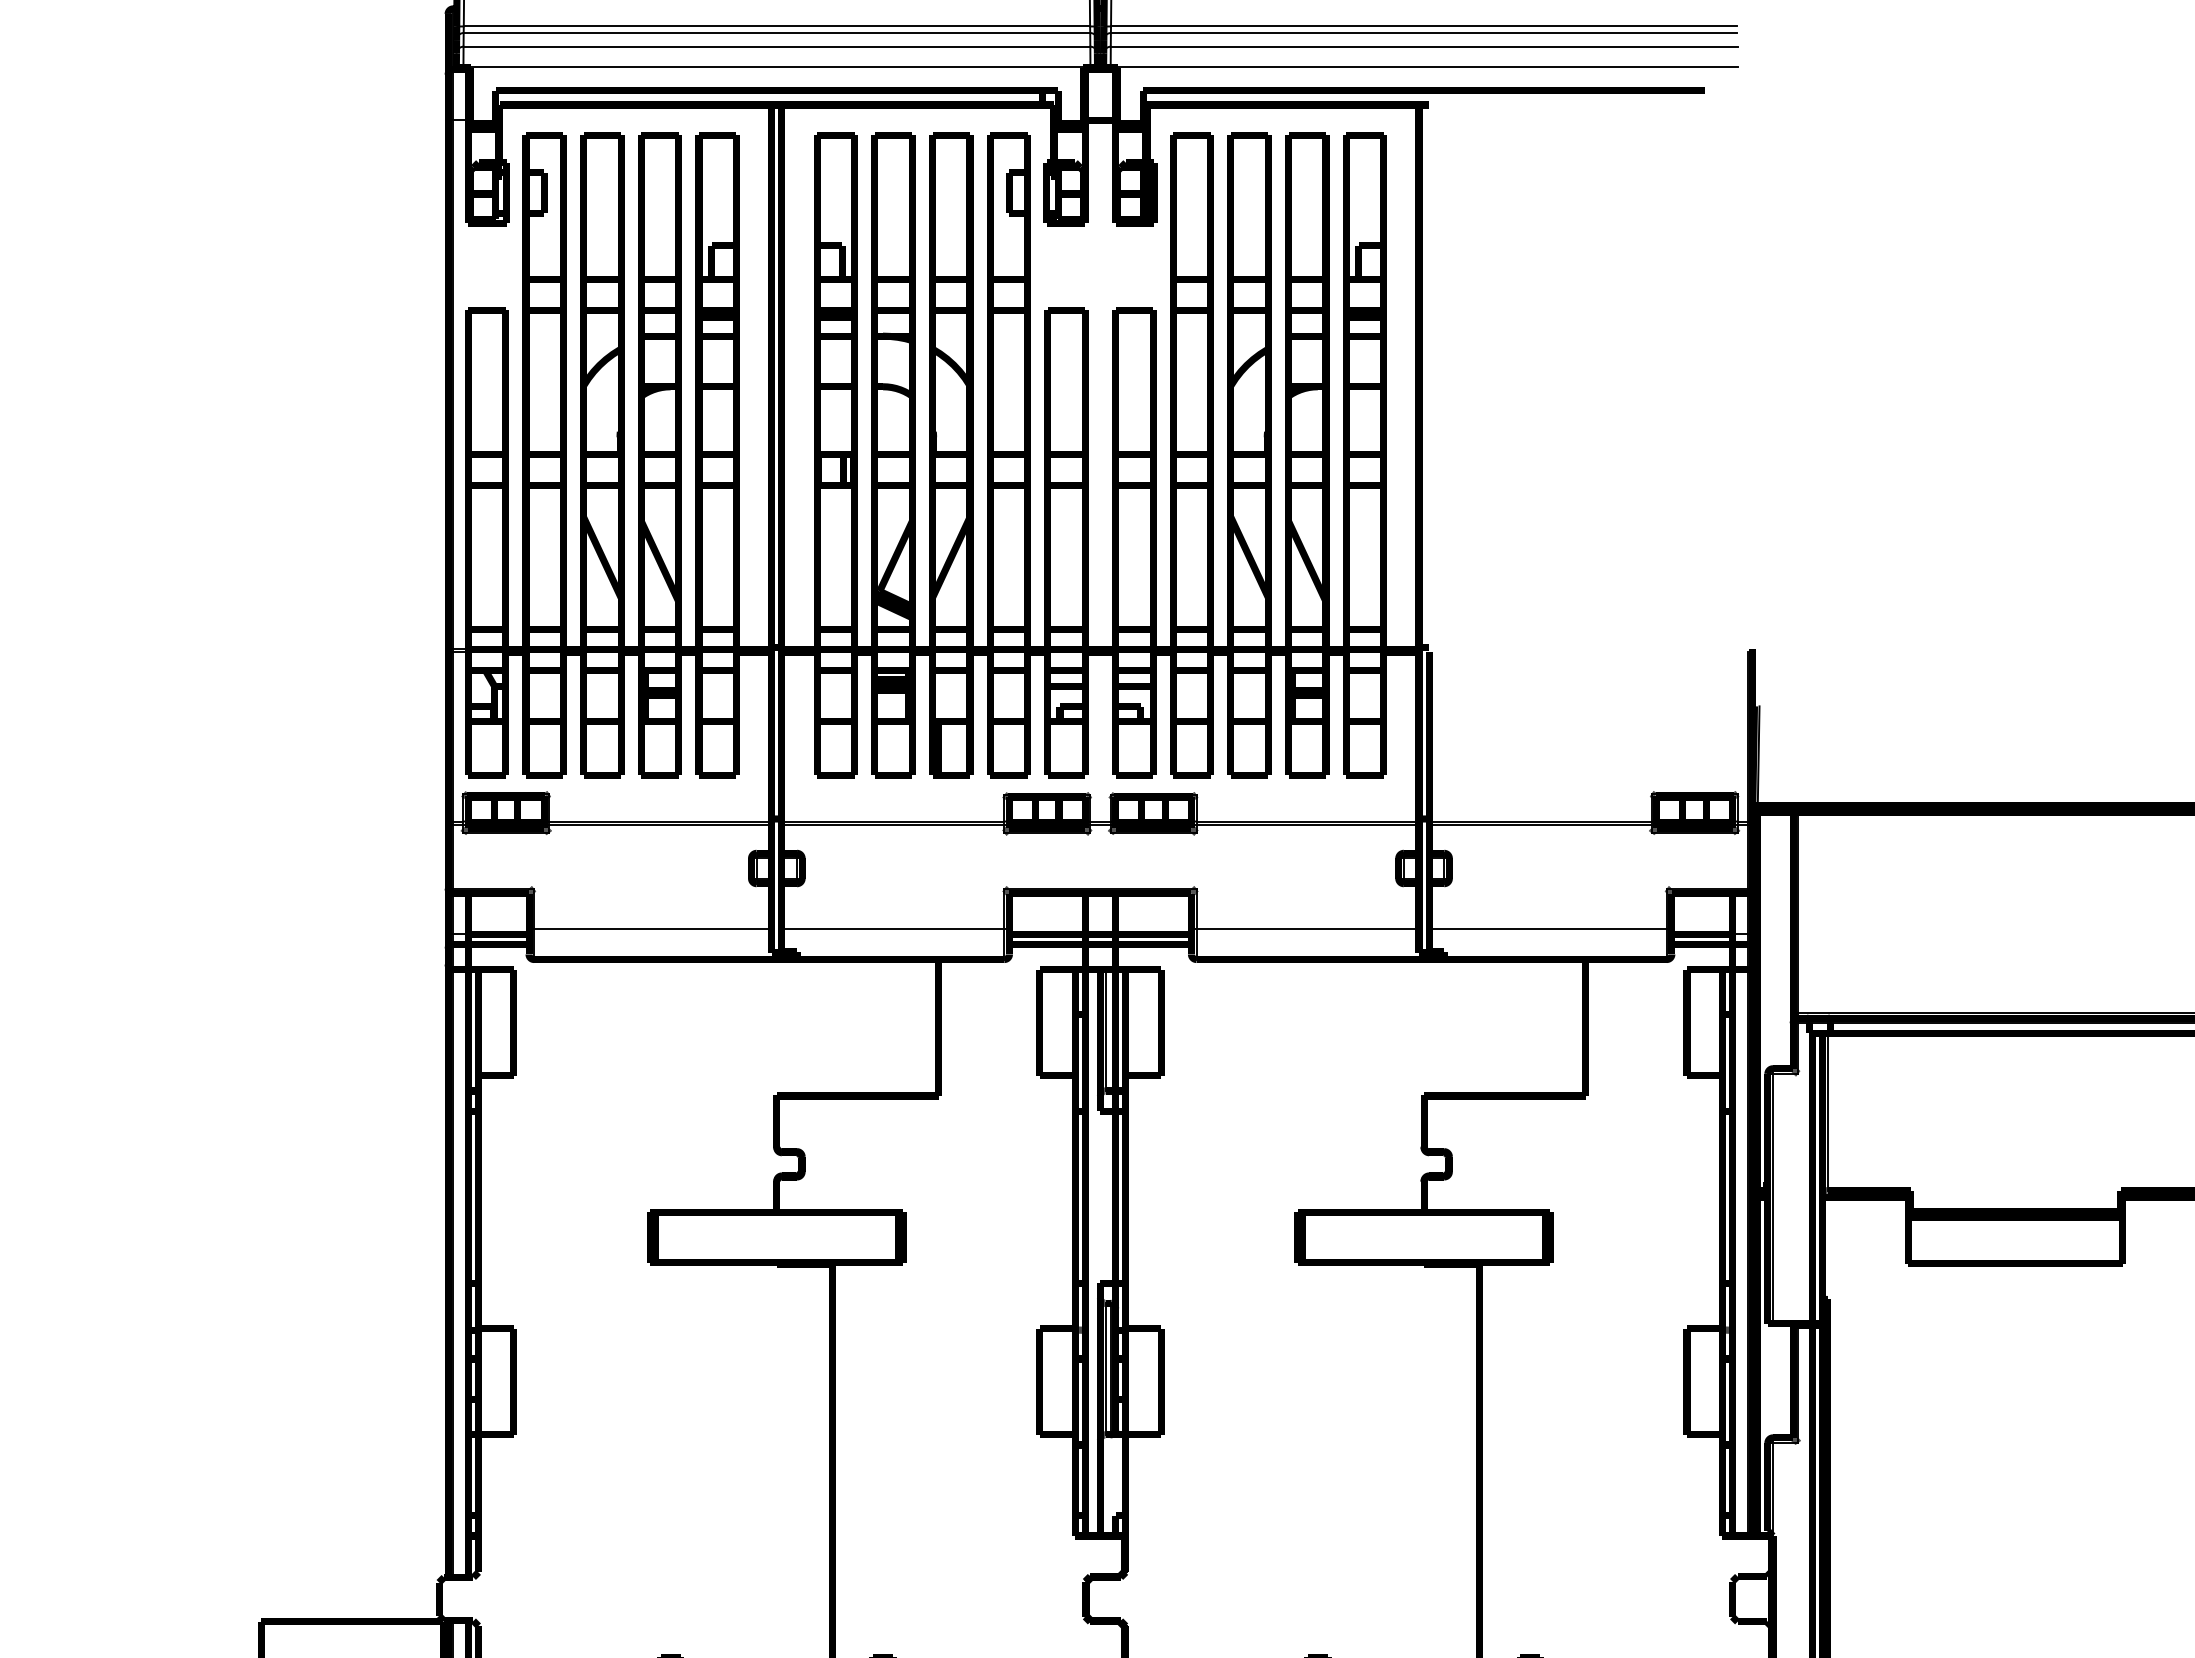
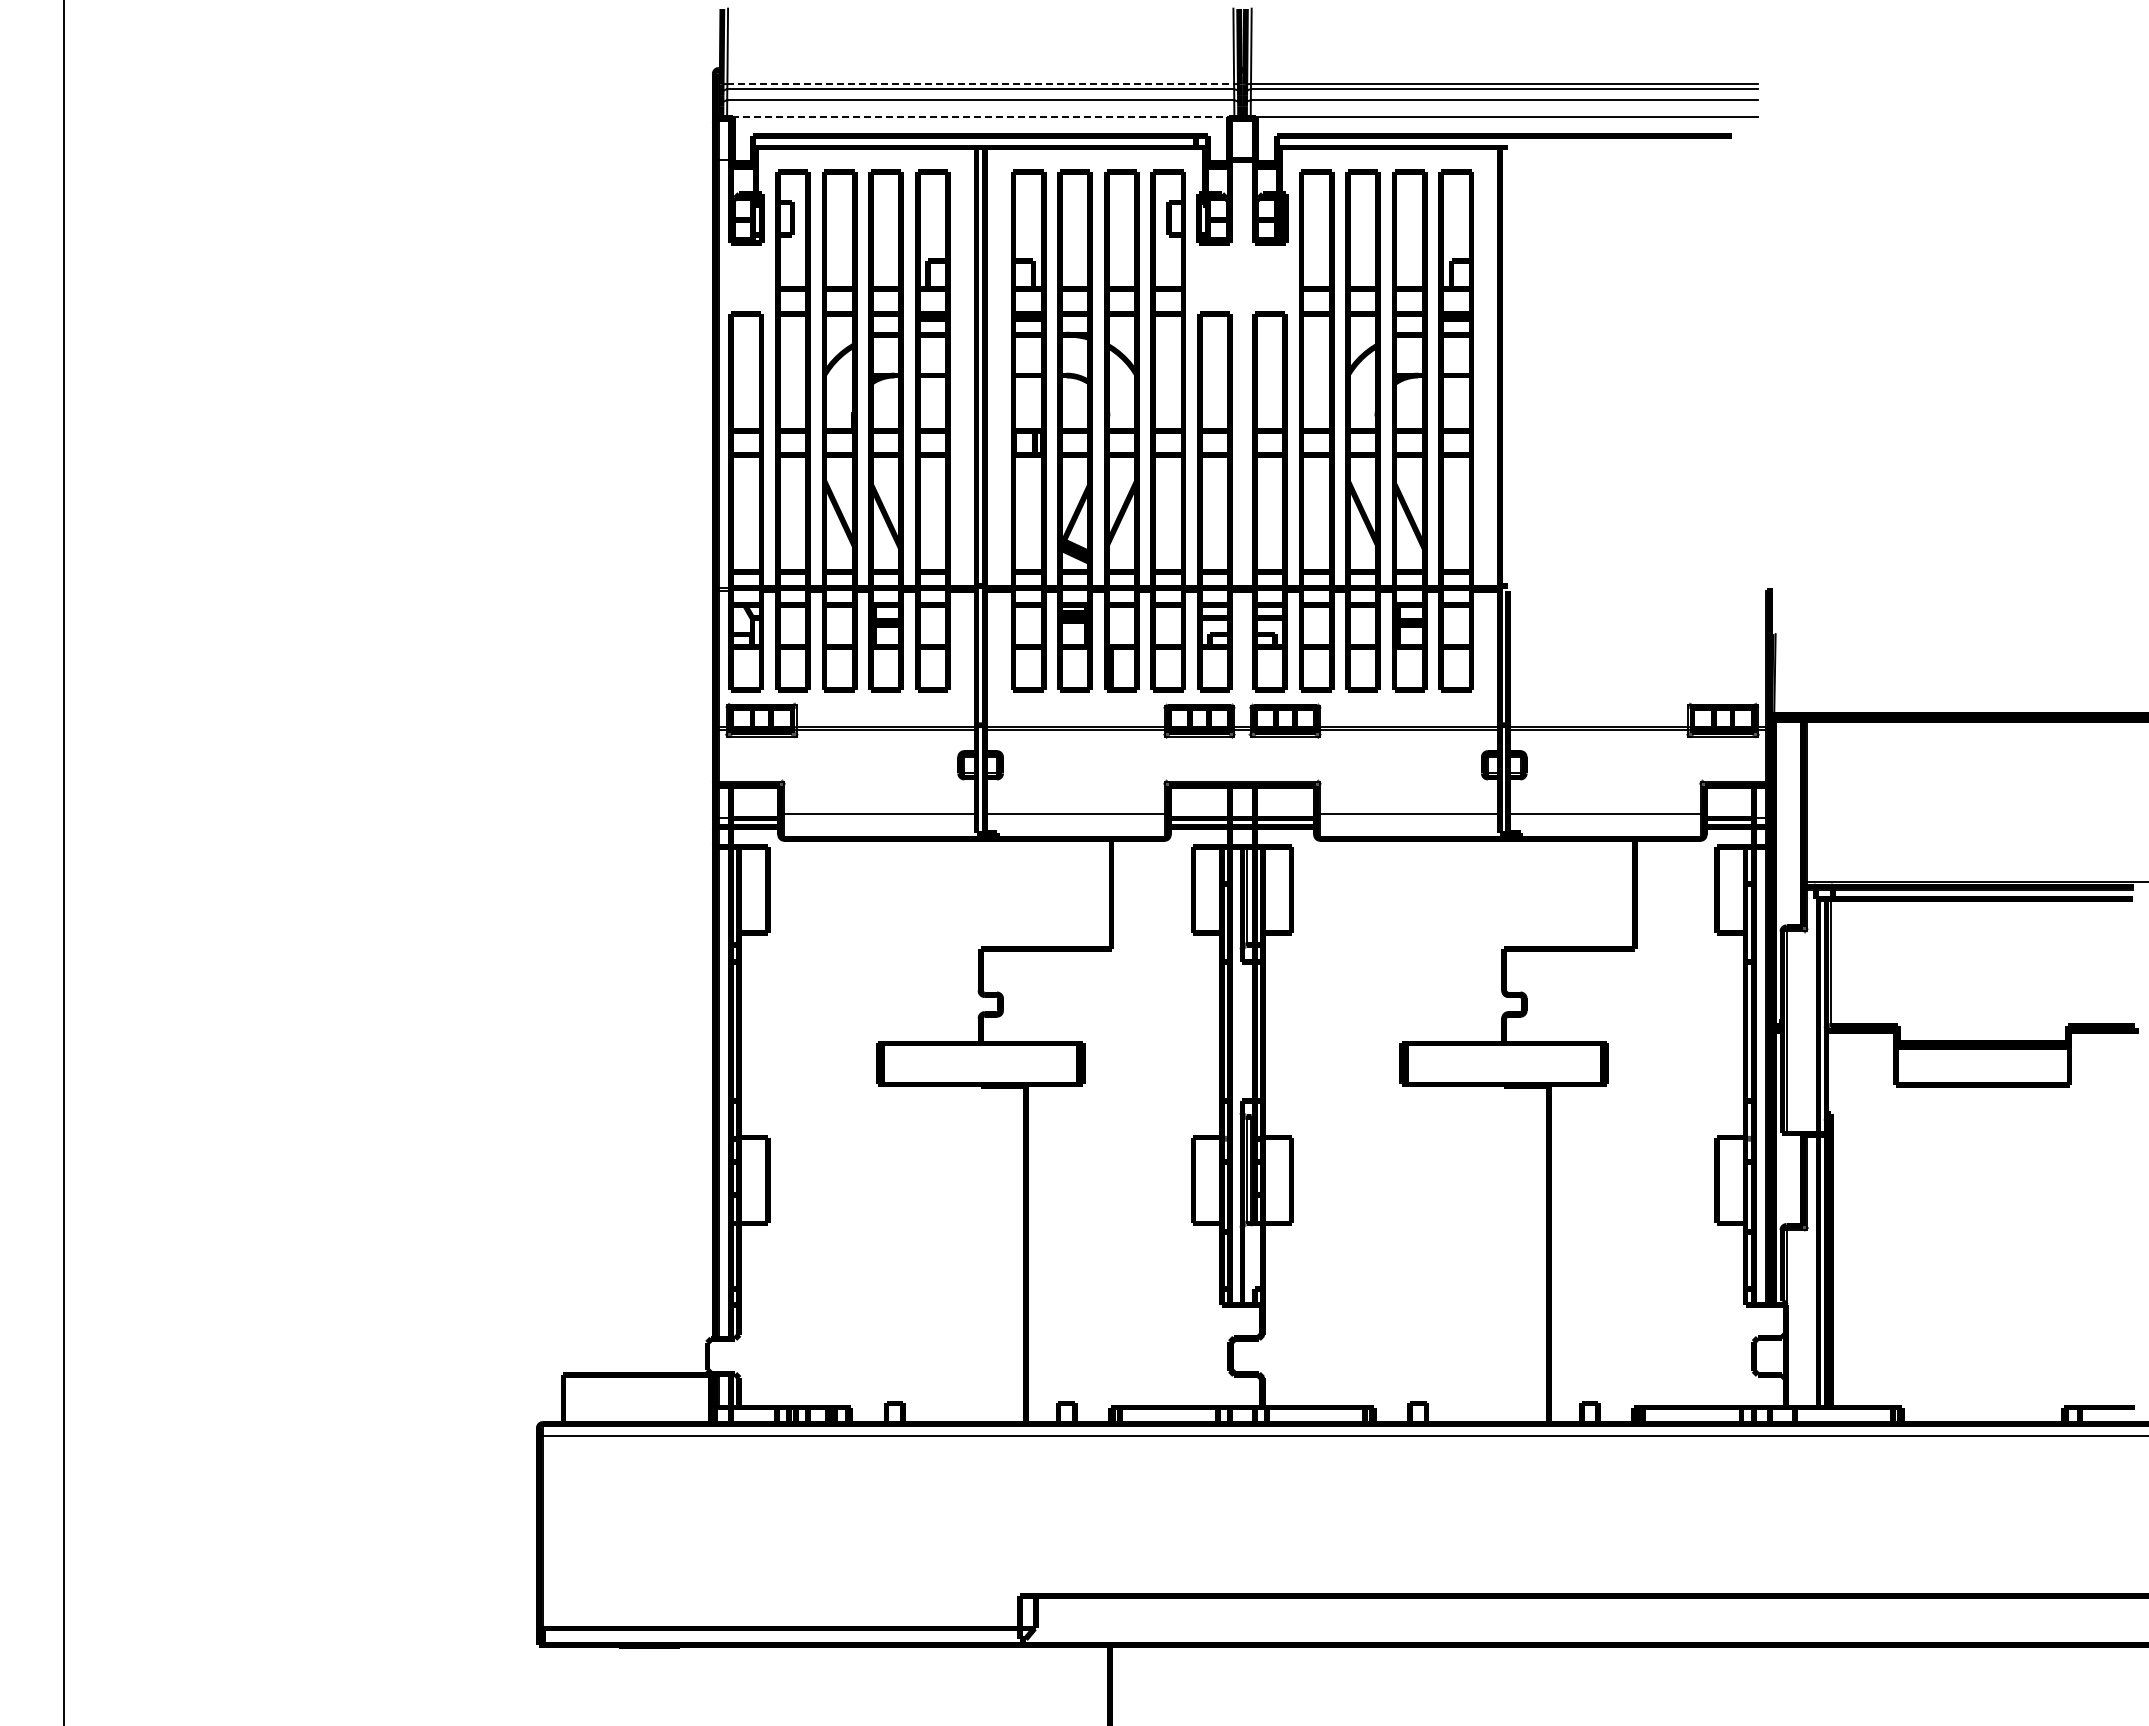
line: (777, 26) -> (981, 84), solid -> dashed
line: (776, 66) -> (980, 116), solid -> dashed

